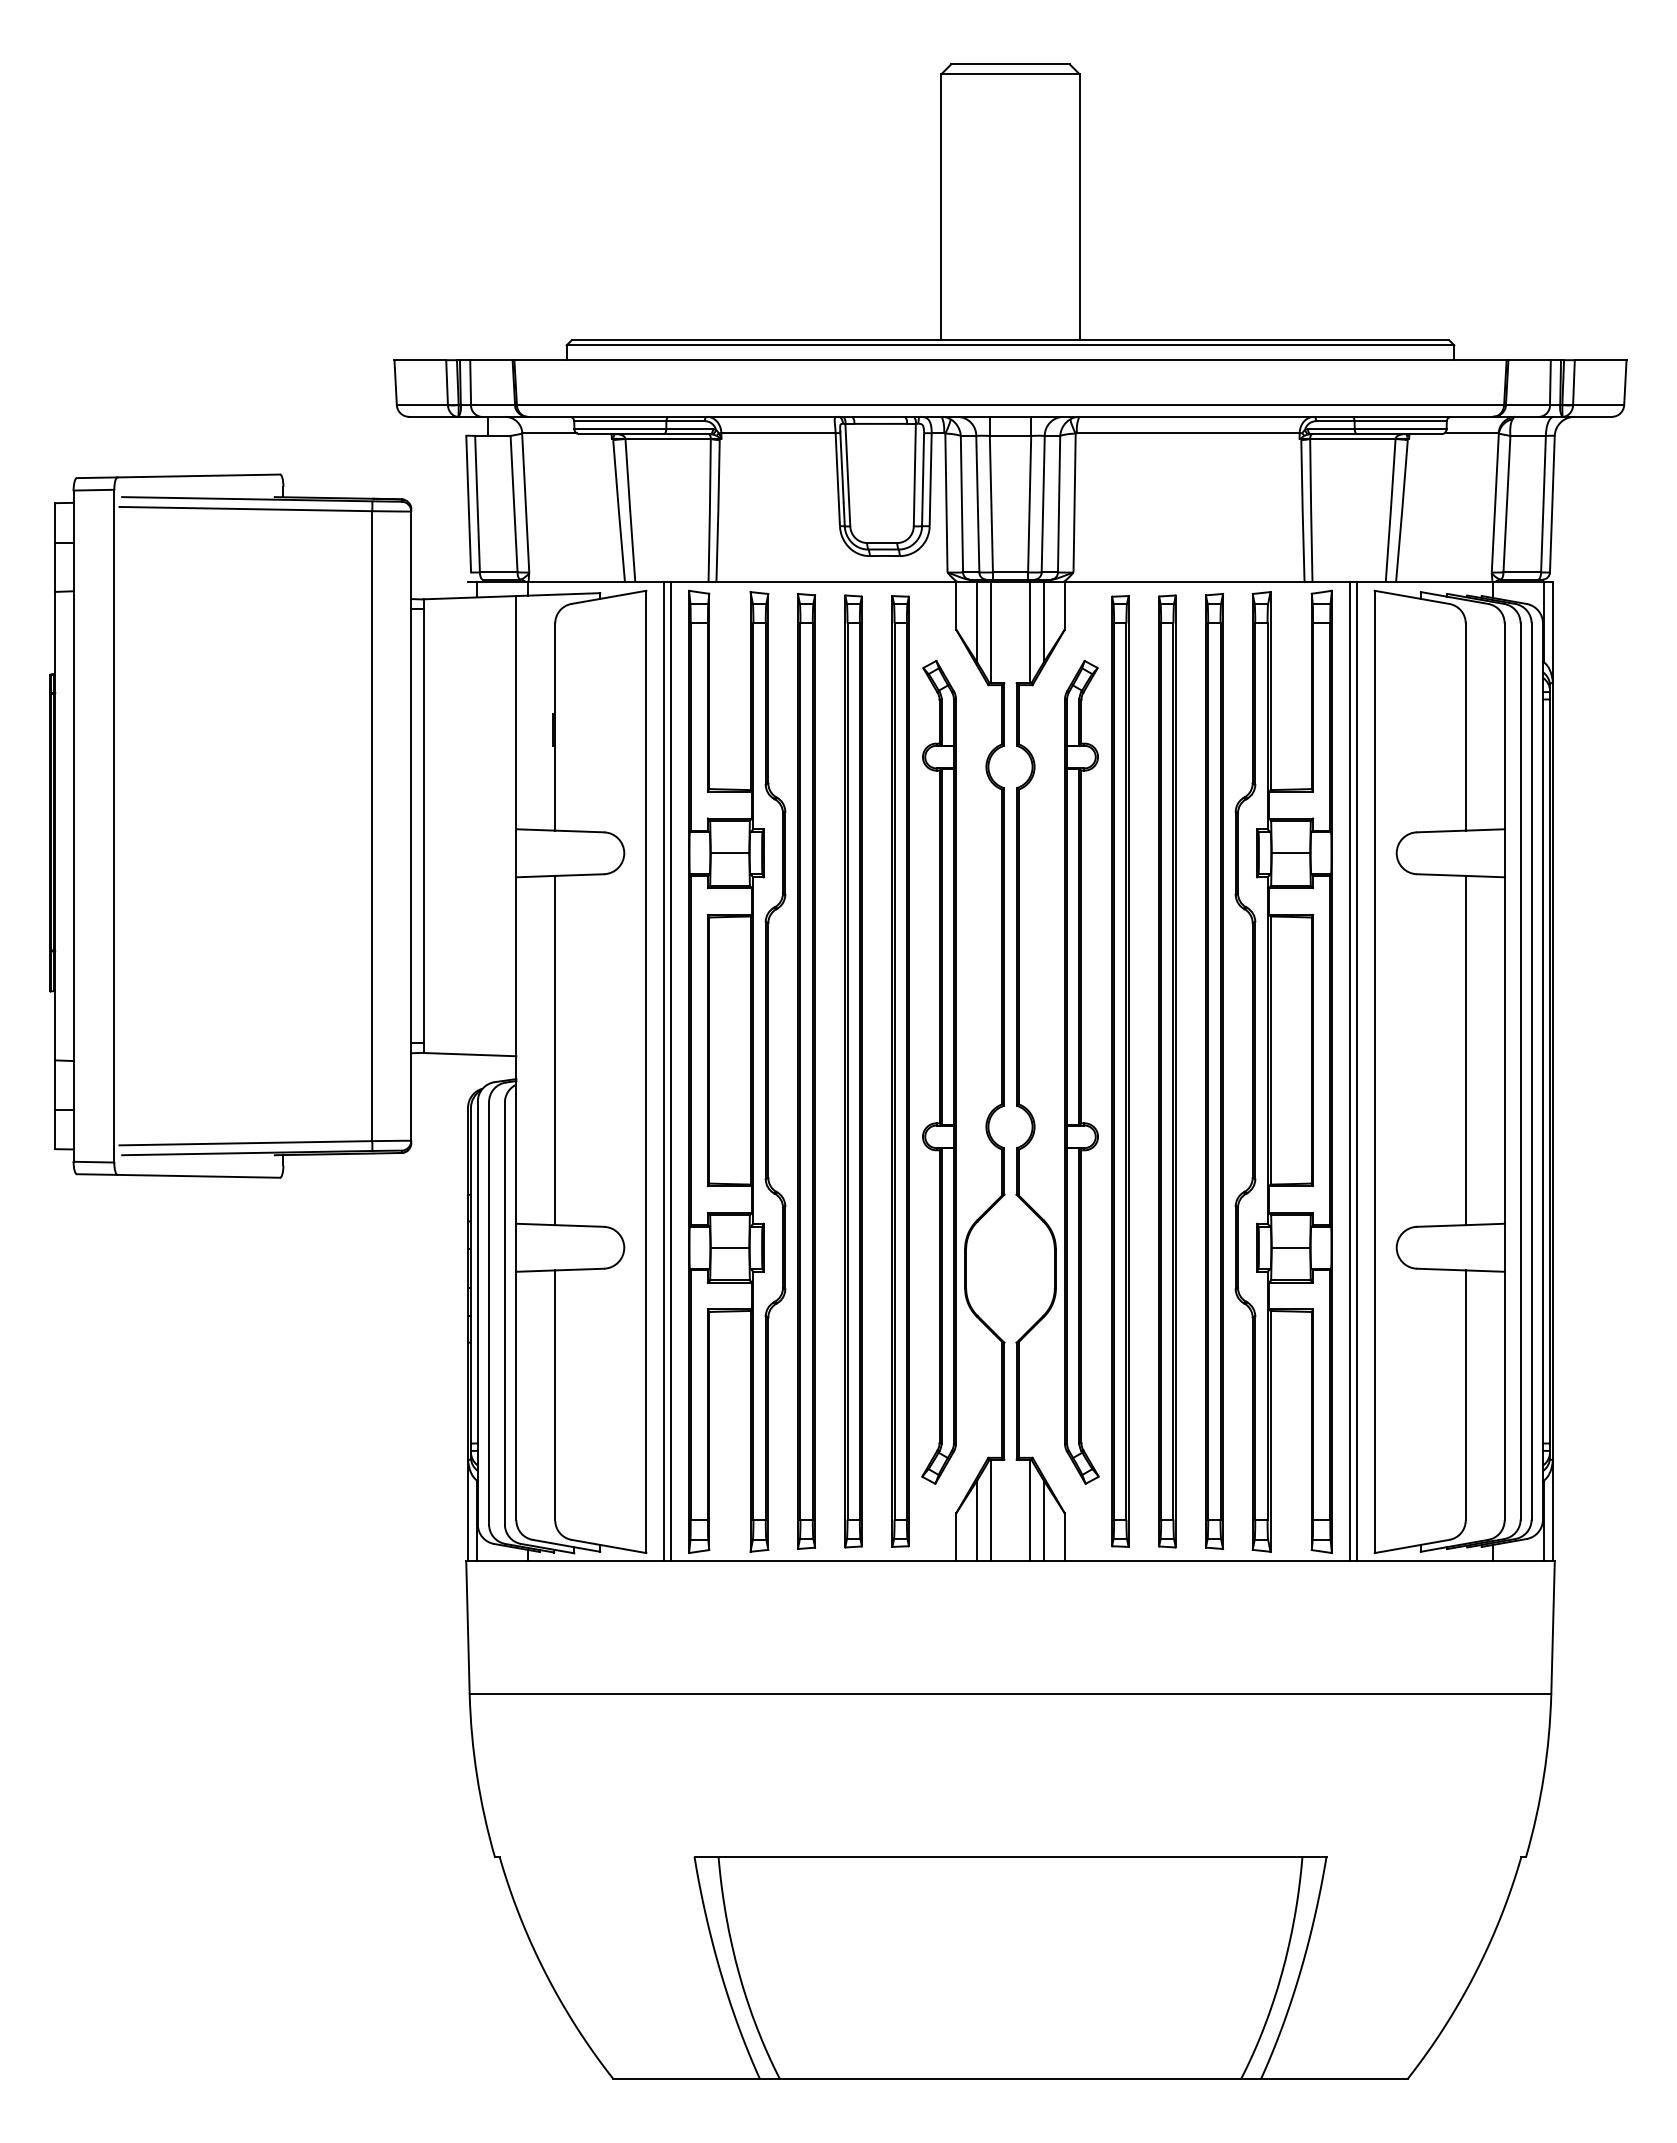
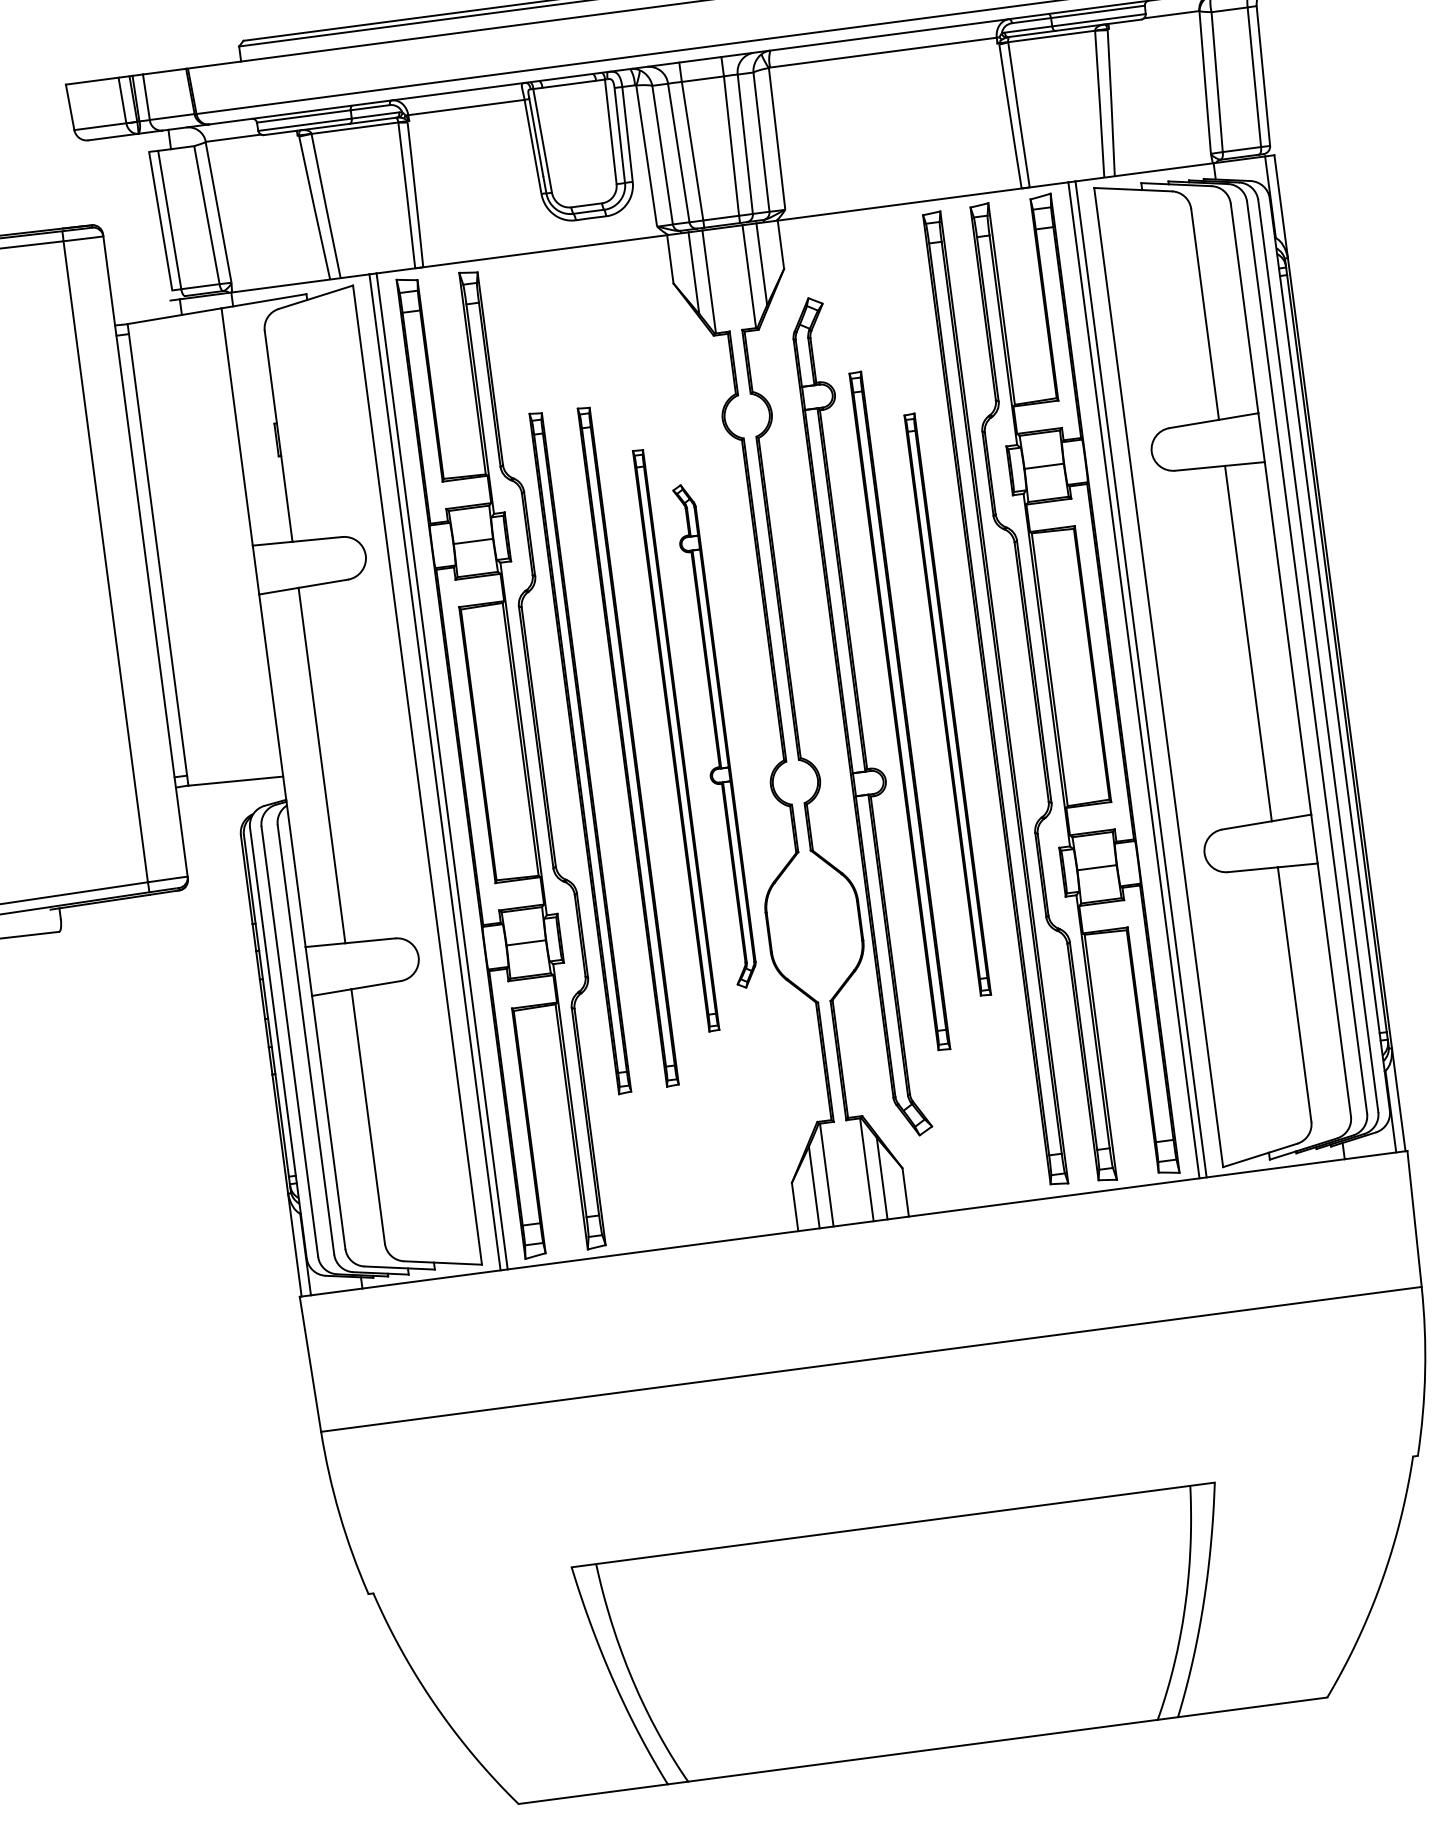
part: (806, 1071) -> (580, 753), size x0.7
part: (853, 1071) -> (628, 746), size x0.7
part: (900, 1071) -> (676, 740), size x0.6
part: (938, 1071) -> (714, 735), size x0.6
part: (1120, 1071) -> (899, 711), size x0.7
part: (1167, 1071) -> (947, 704), size x0.6

